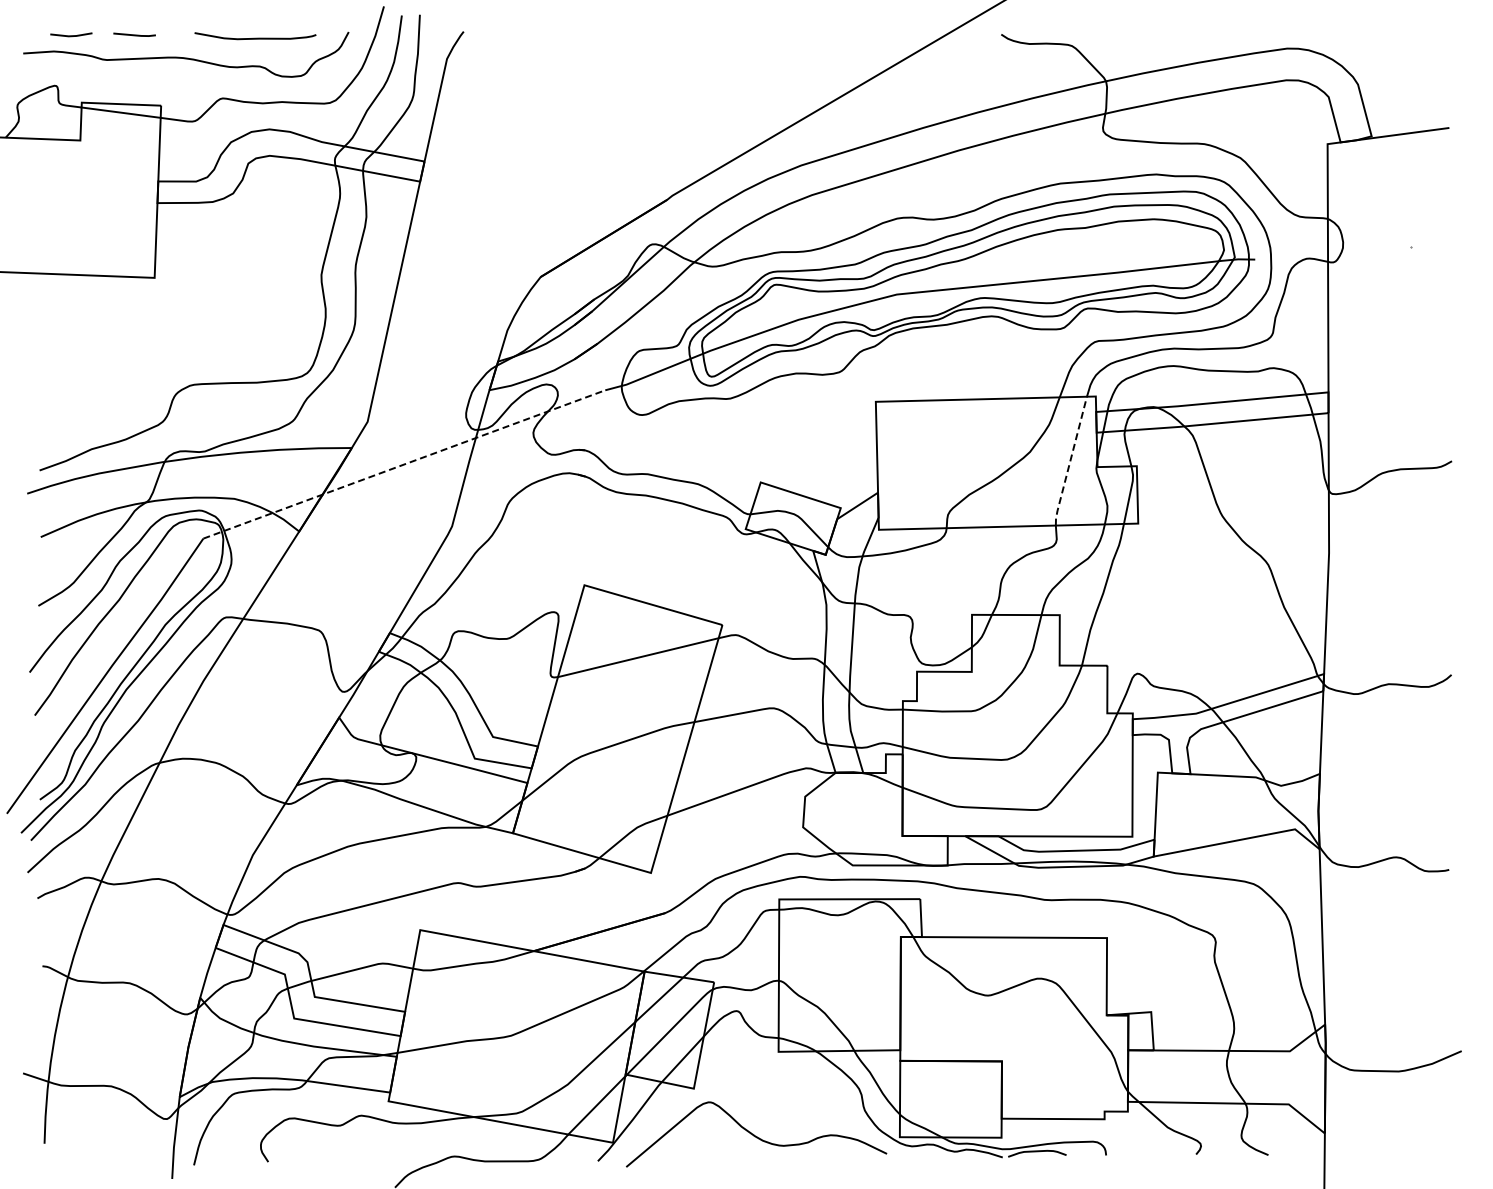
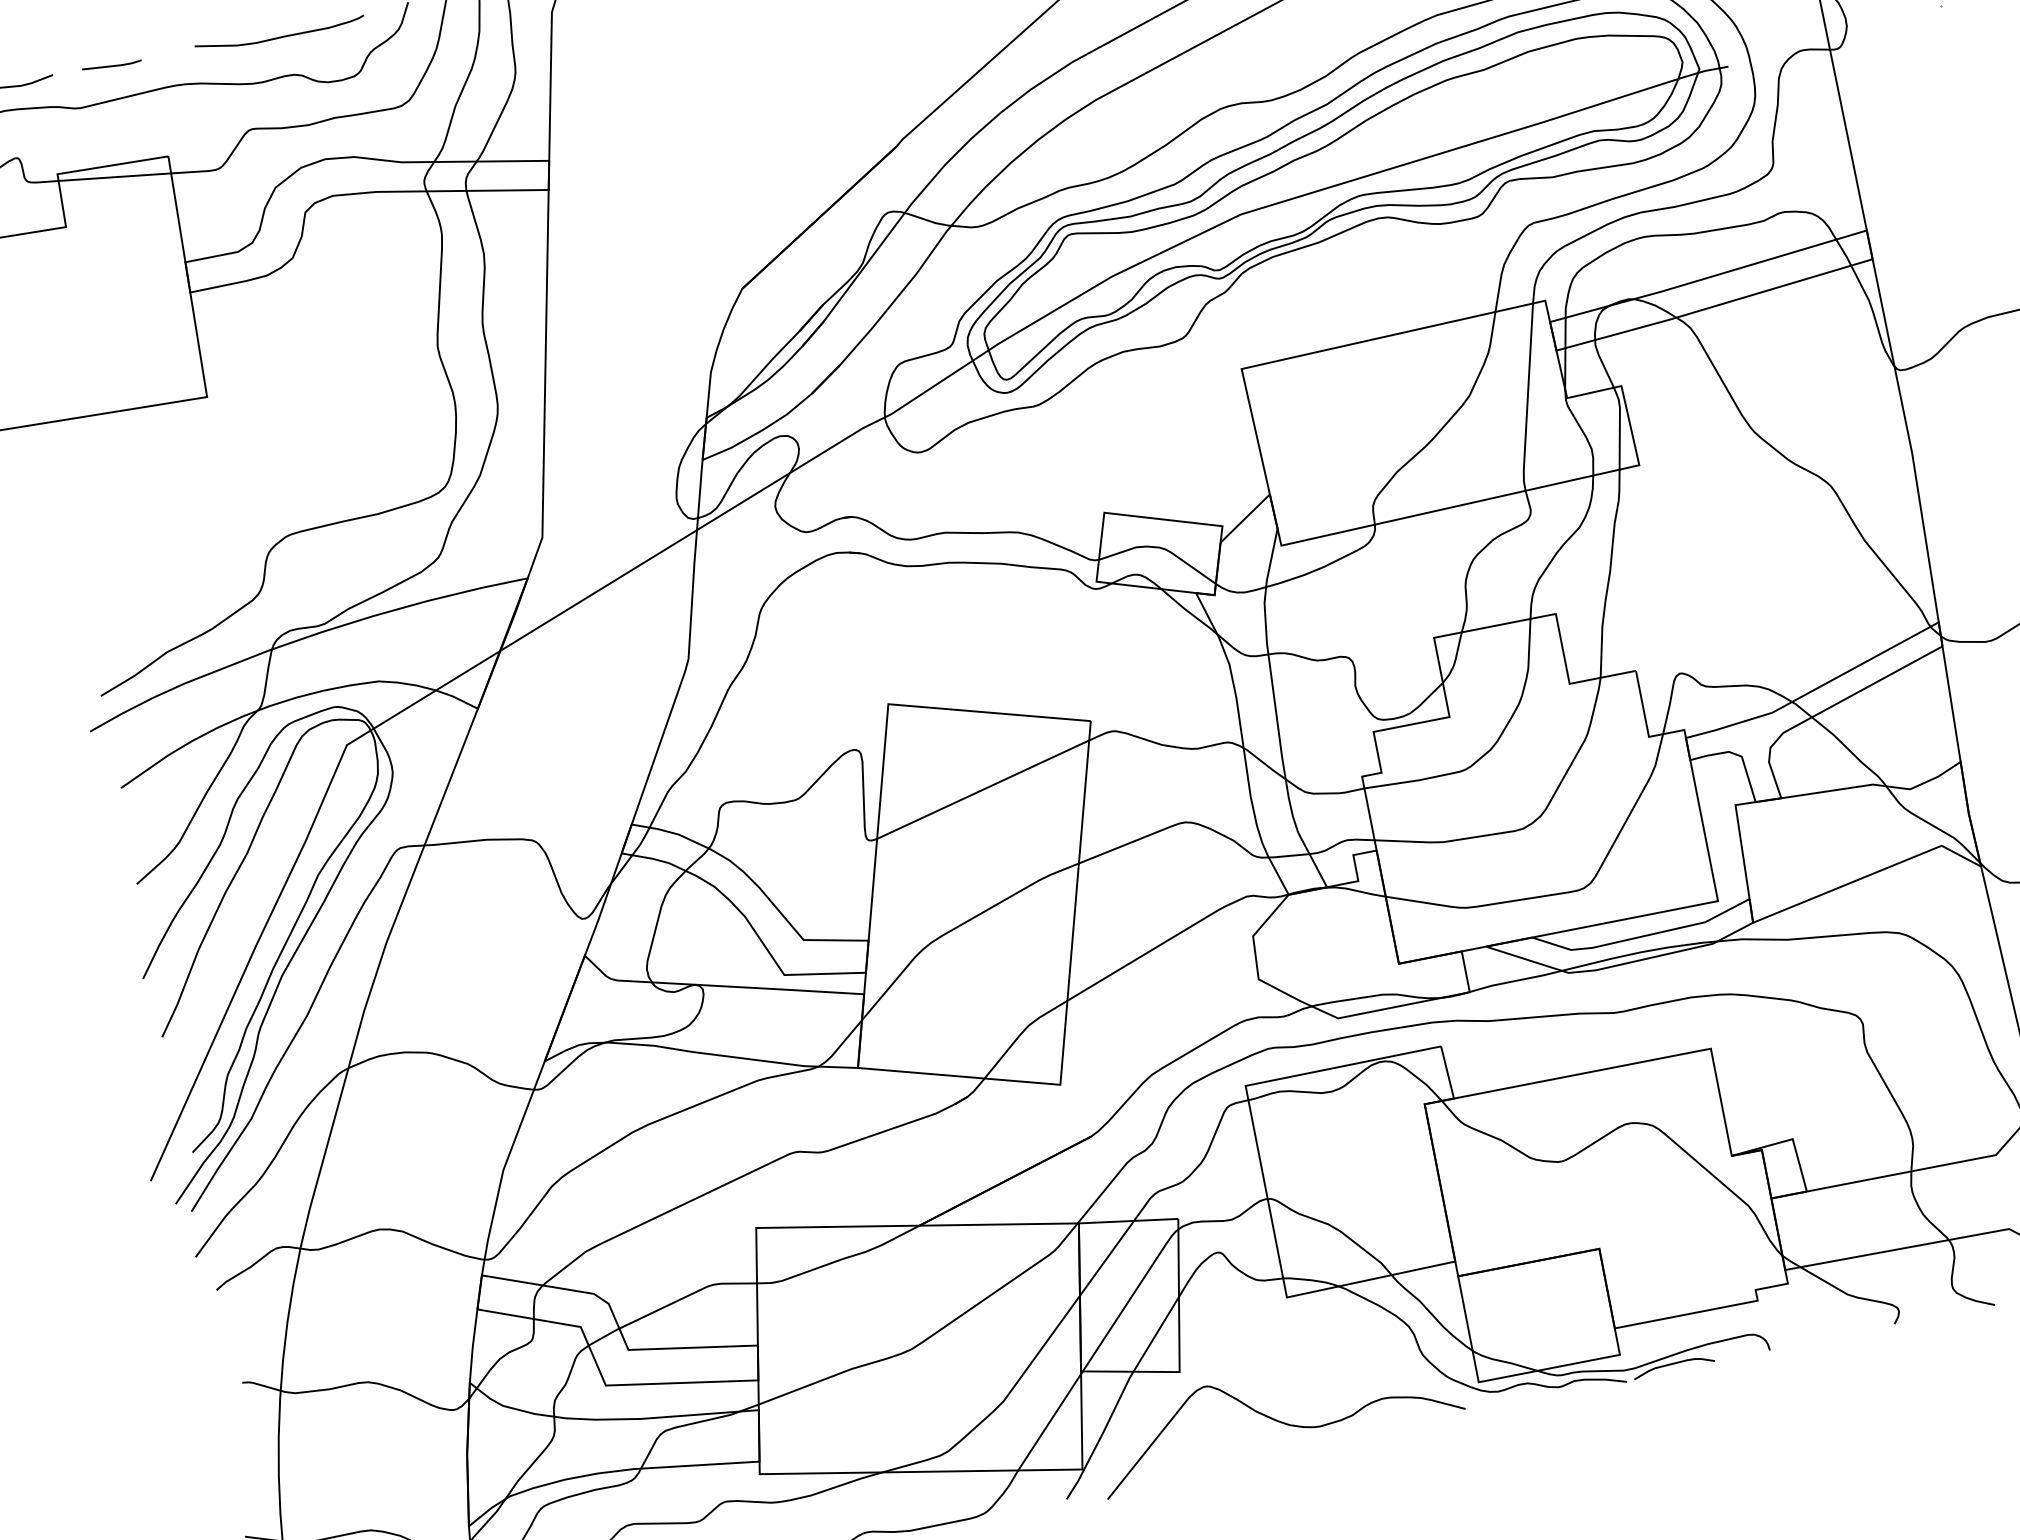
line: (1070, 462) -> (1528, 399), dashed -> solid
line: (404, 464) -> (605, 586), dashed -> solid

